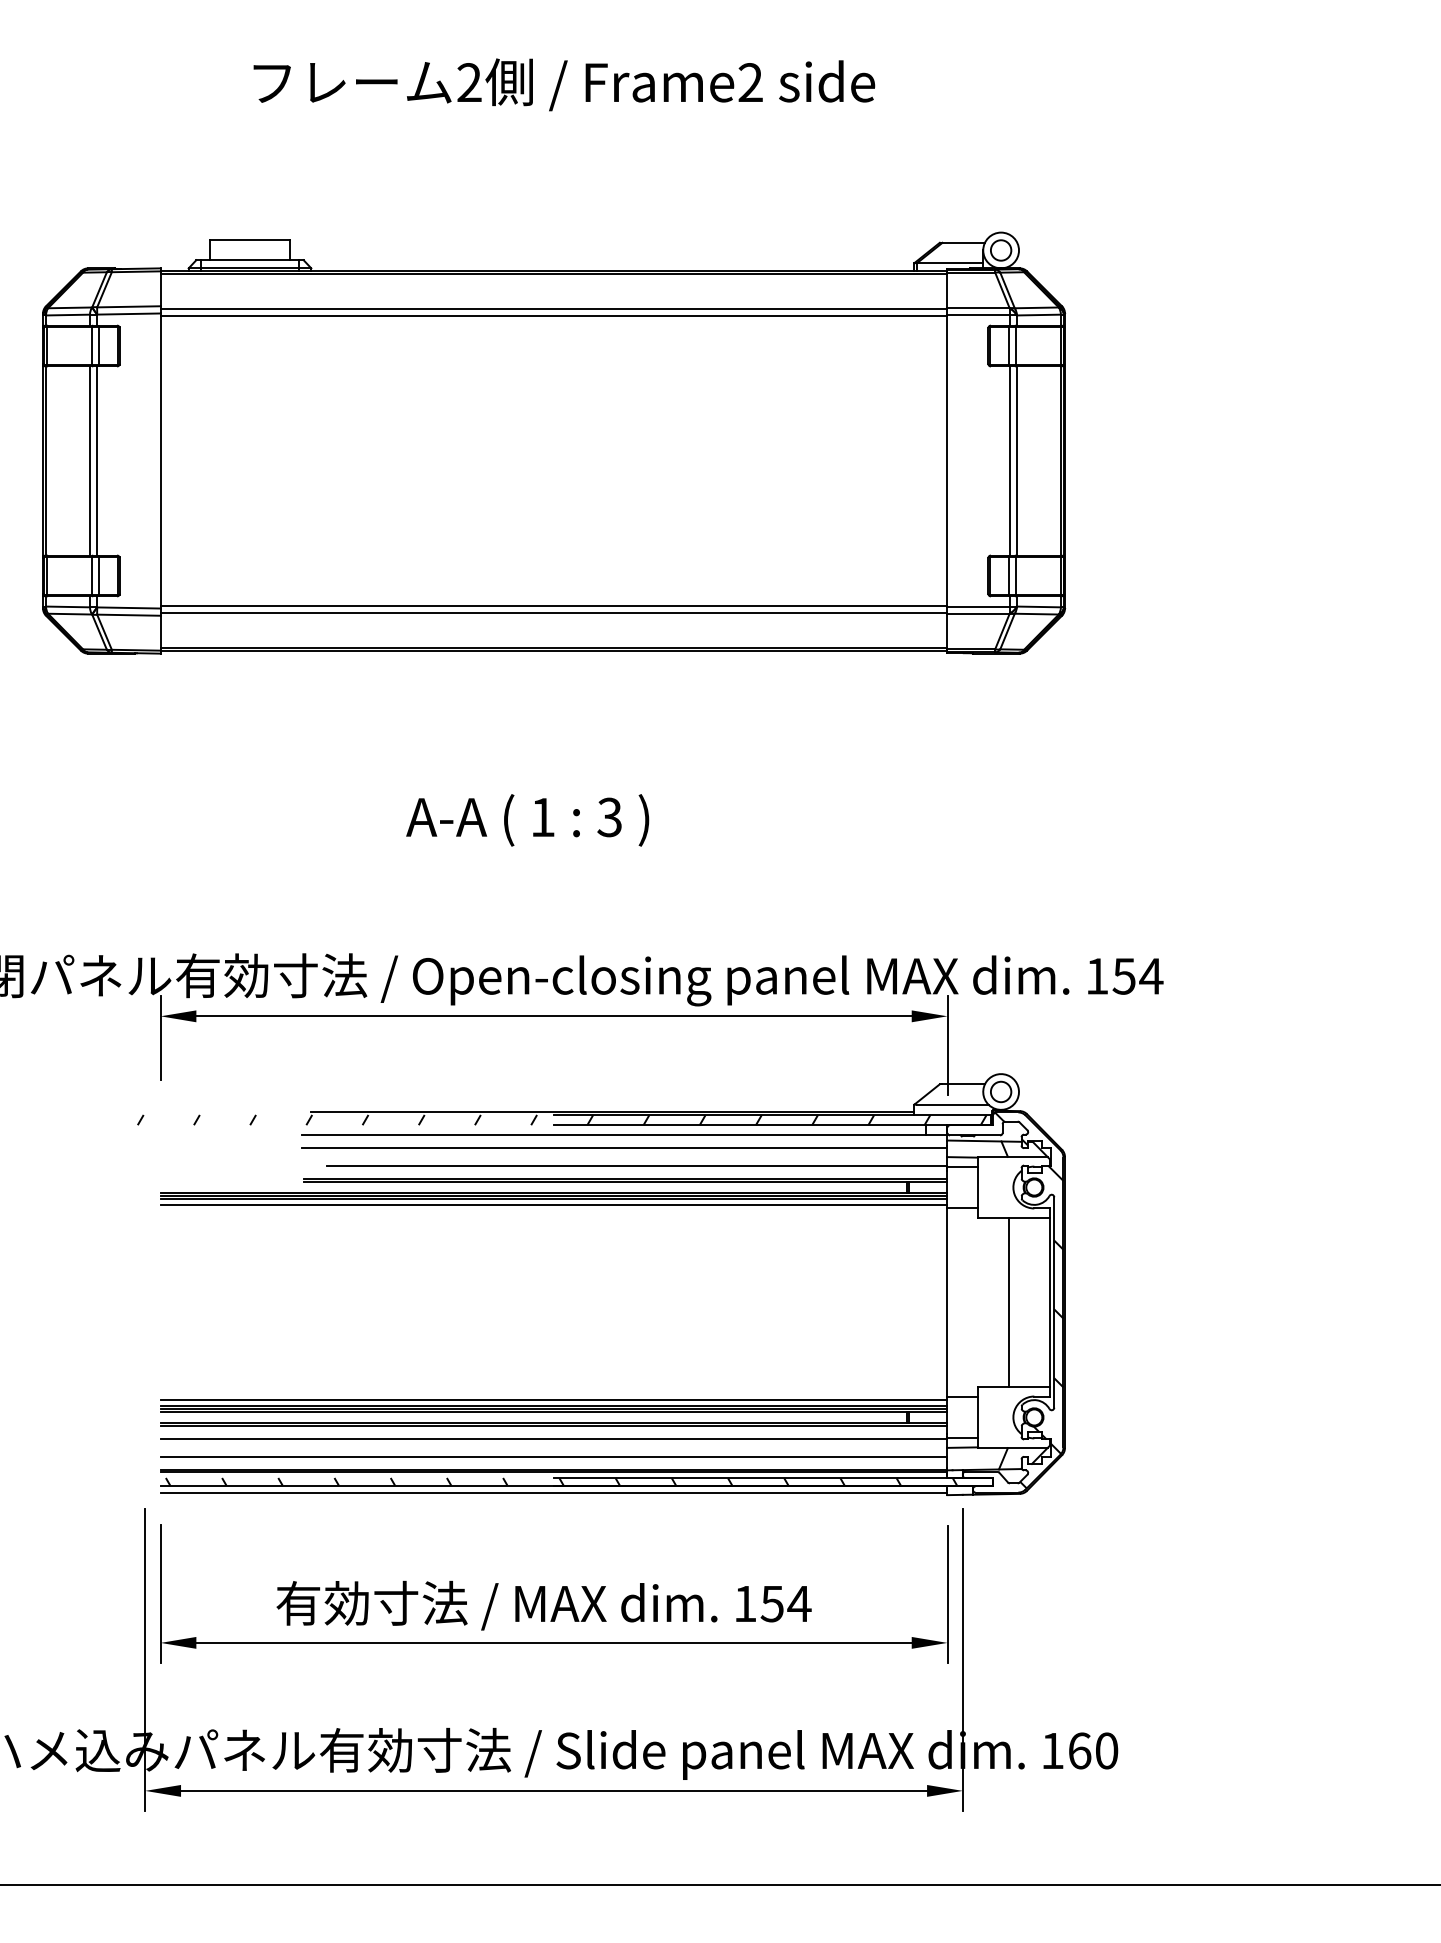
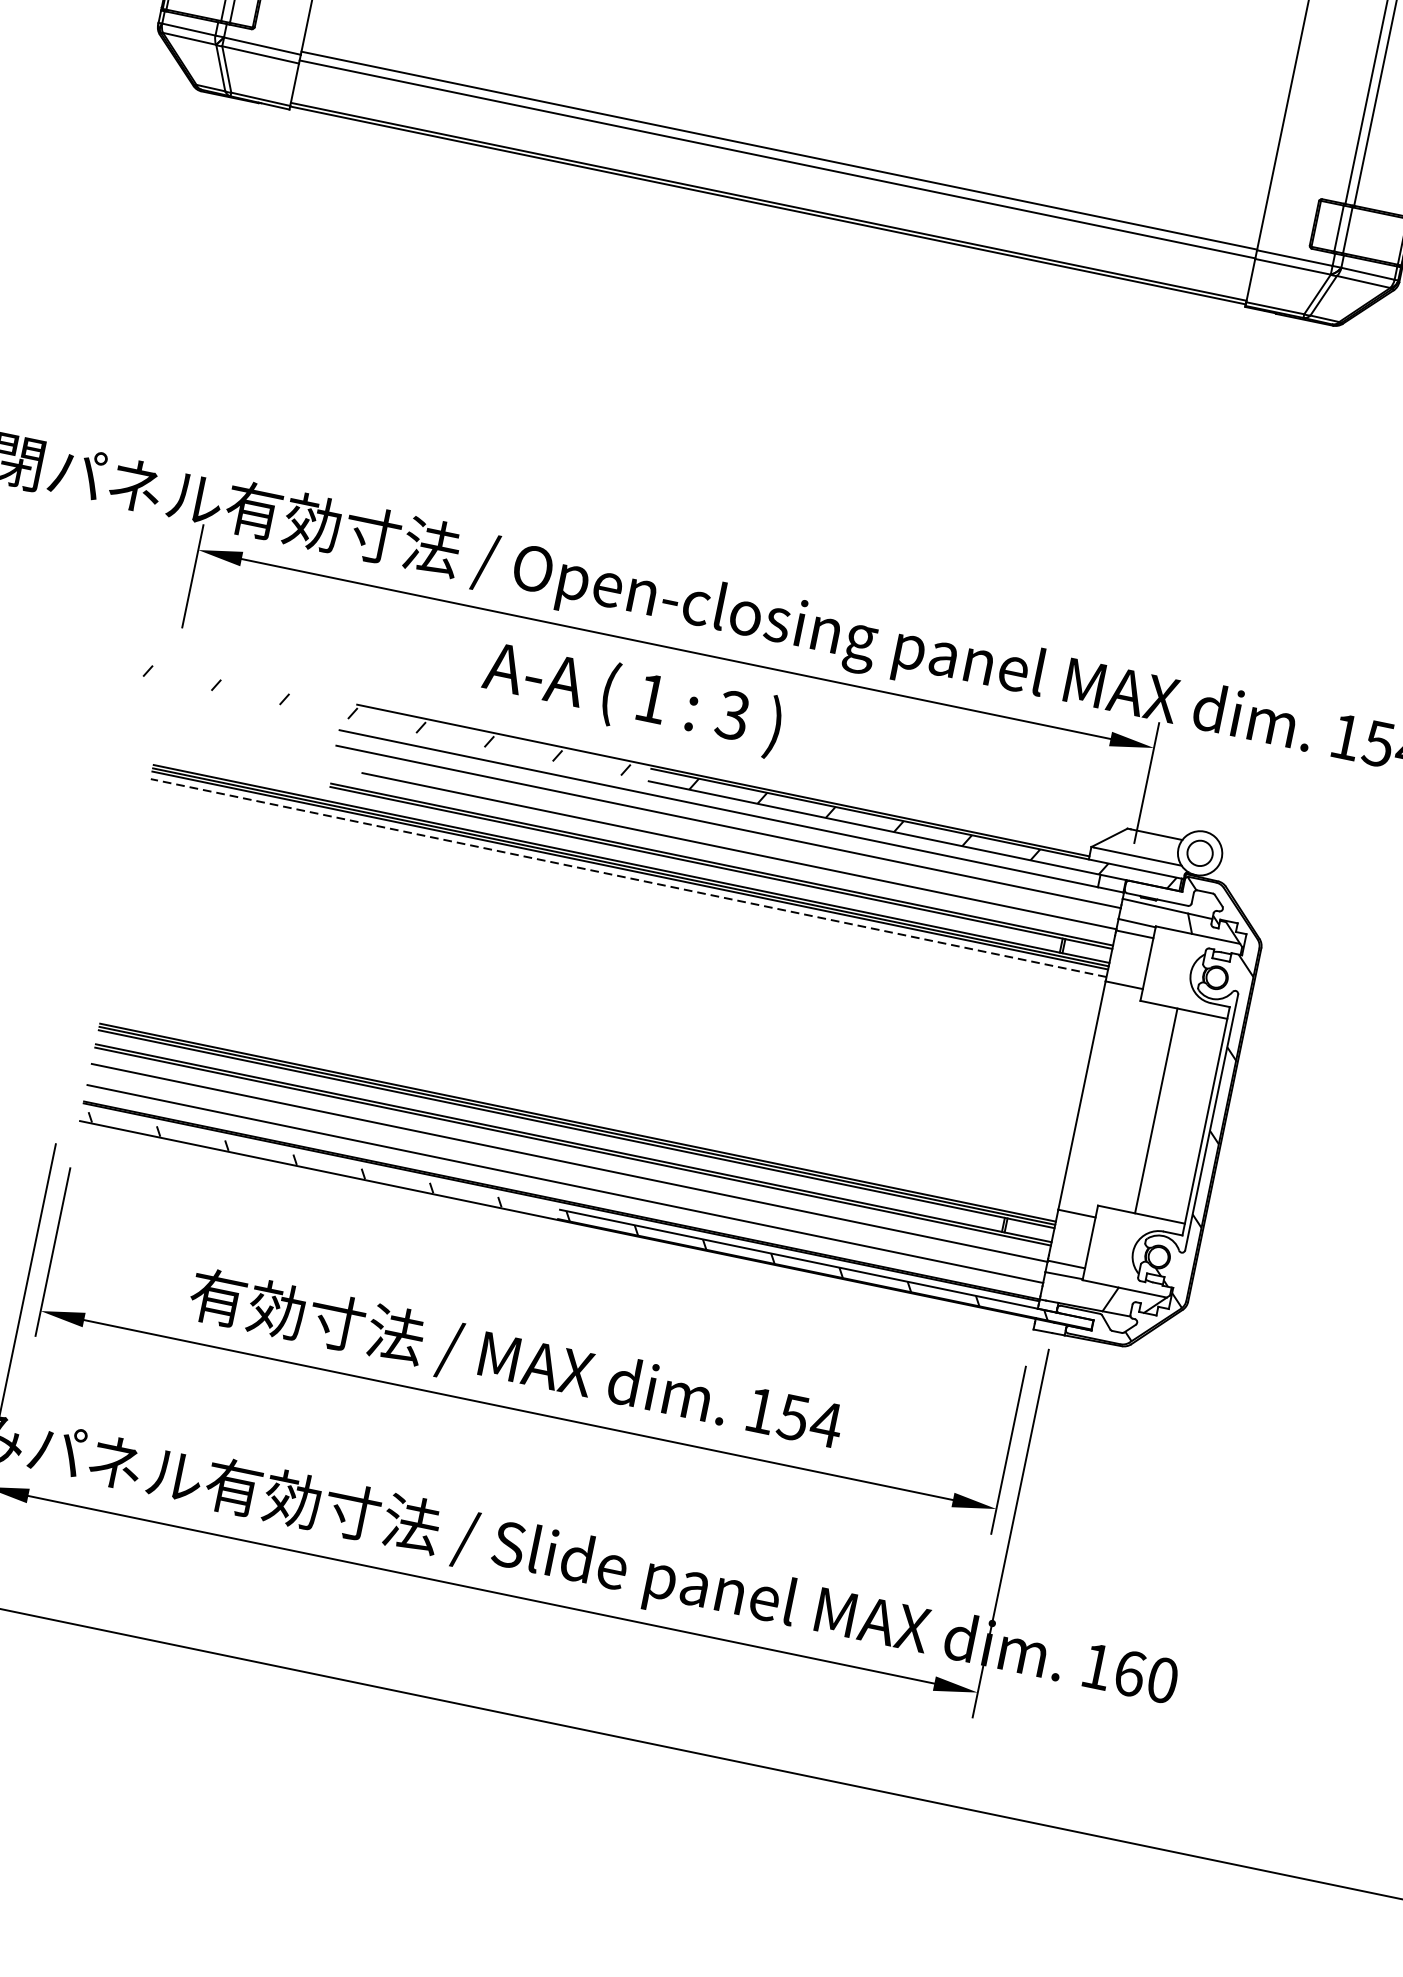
text: (527, 820) -> (632, 698), moved
line: (553, 1204) -> (628, 877), solid -> dashed
line: (553, 1400) -> (578, 1115), removed
line: (553, 1492) -> (555, 1227), removed

